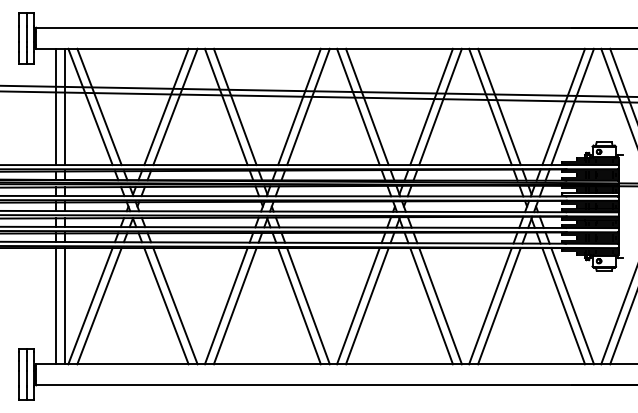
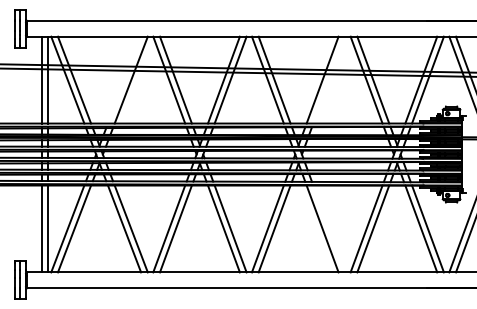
line: (166, 106) -> (124, 79), removed
line: (440, 106) -> (329, 79), removed
line: (440, 306) -> (329, 229), removed

